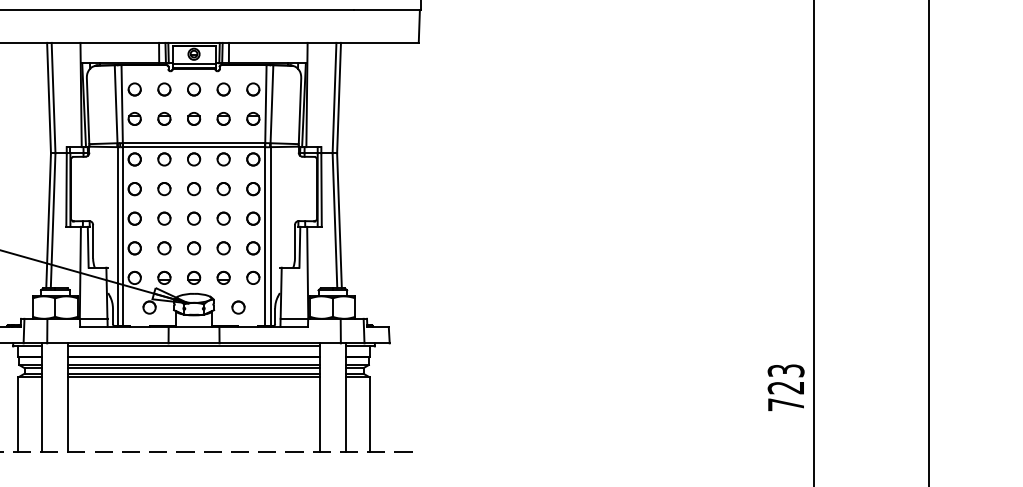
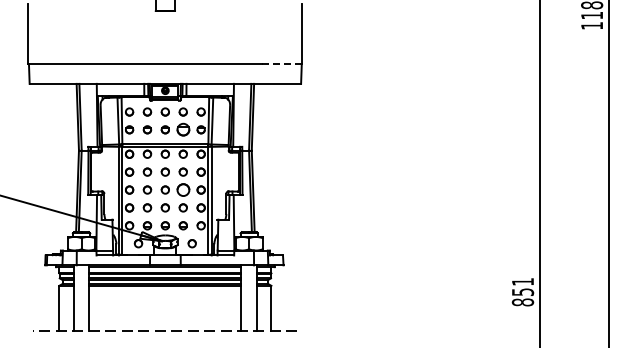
line: (387, 10) -> (282, 64), solid -> dashed
part: (222, 118) -> (182, 129), size x1.6
part: (222, 217) -> (182, 189), size x1.6
text: (785, 388) -> (522, 292), 723 -> 851

